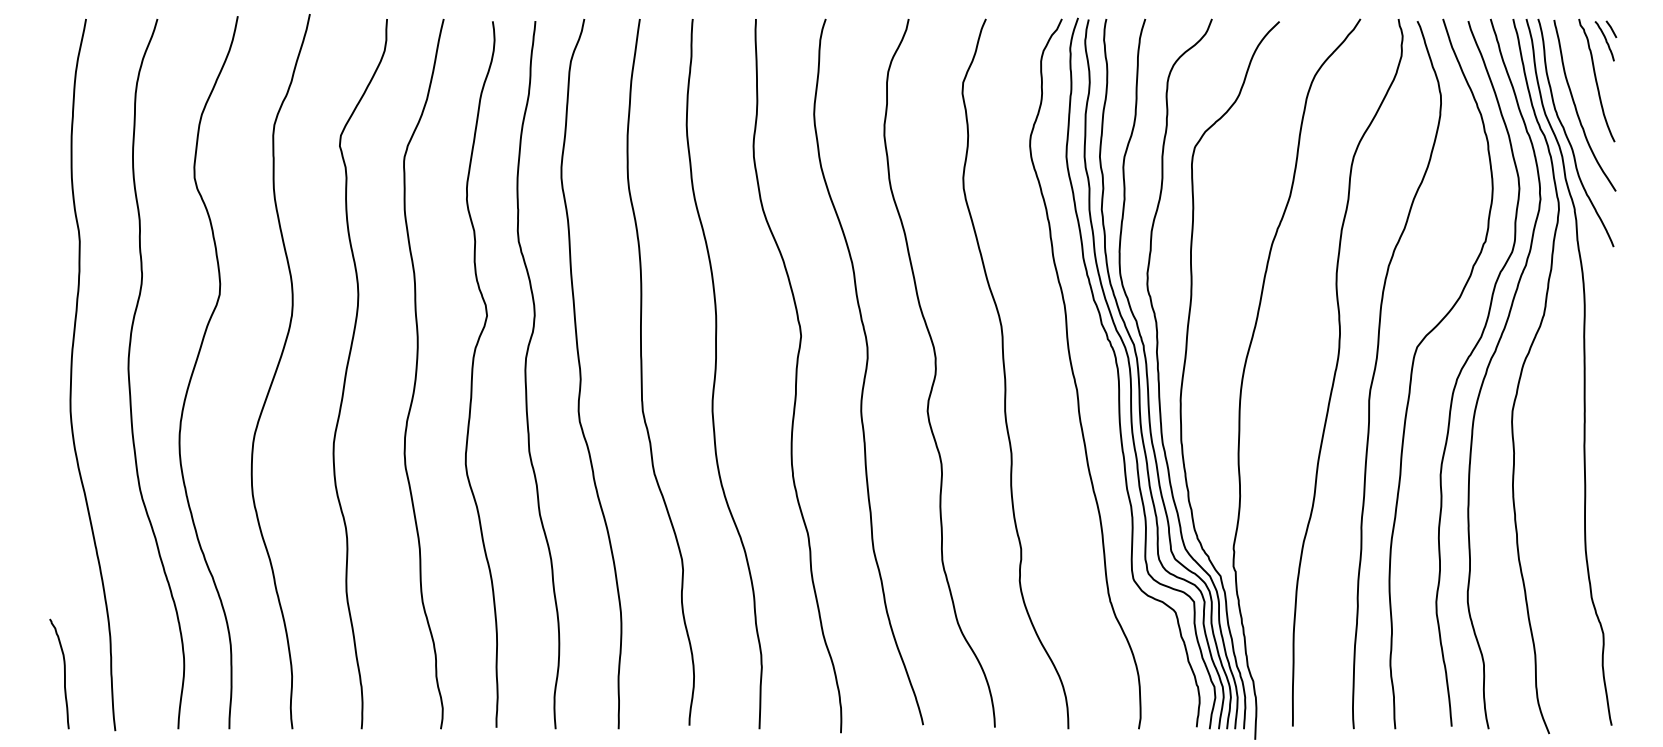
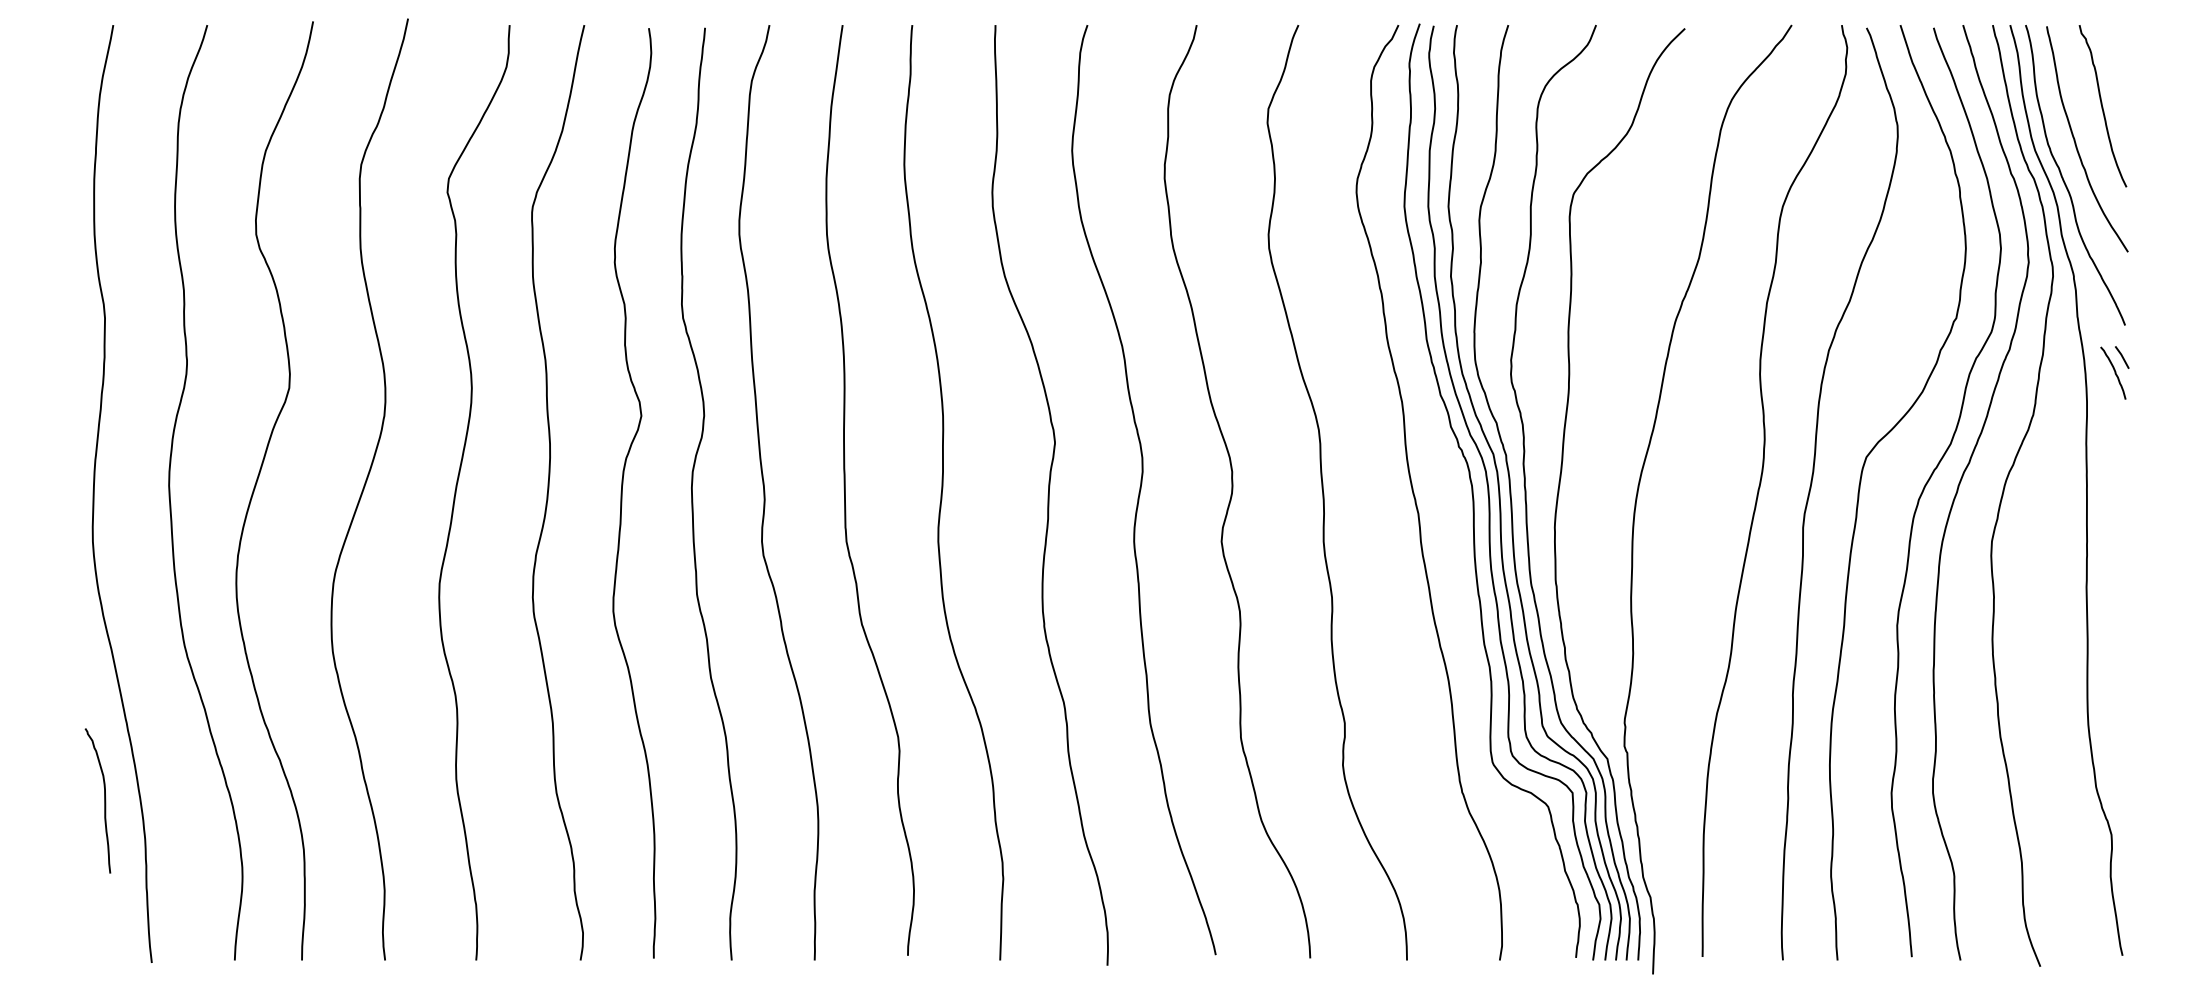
part: (1605, 40) -> (2114, 372), moved
curve: (64, 673) -> (104, 800), moved

